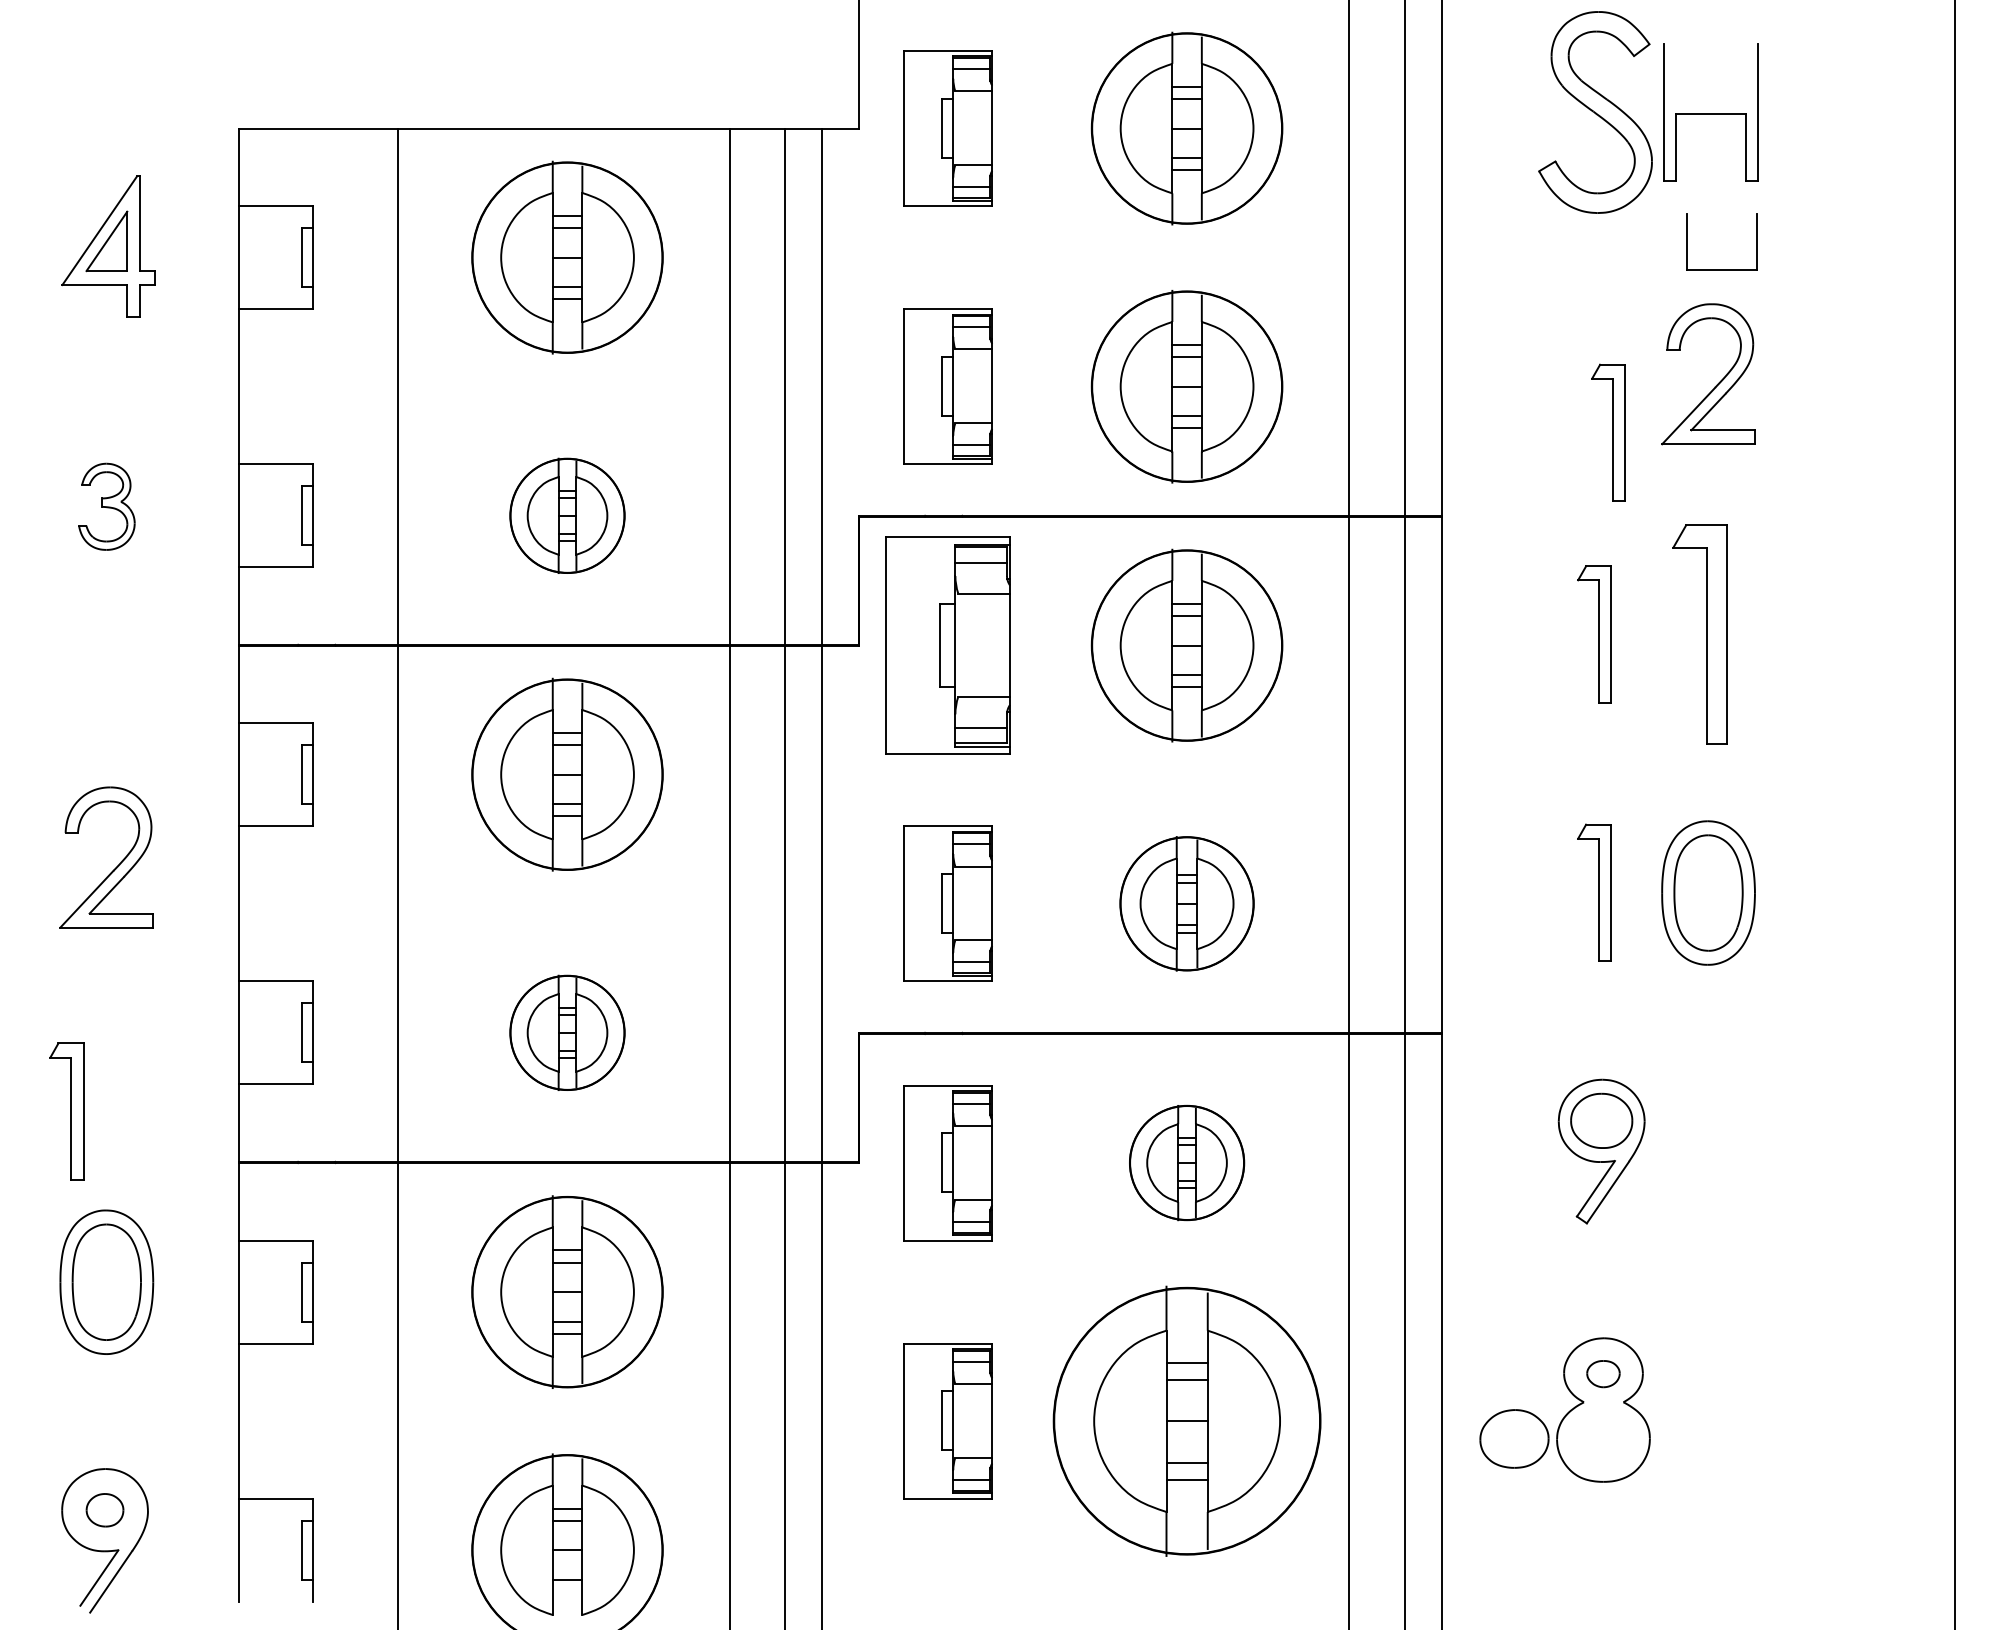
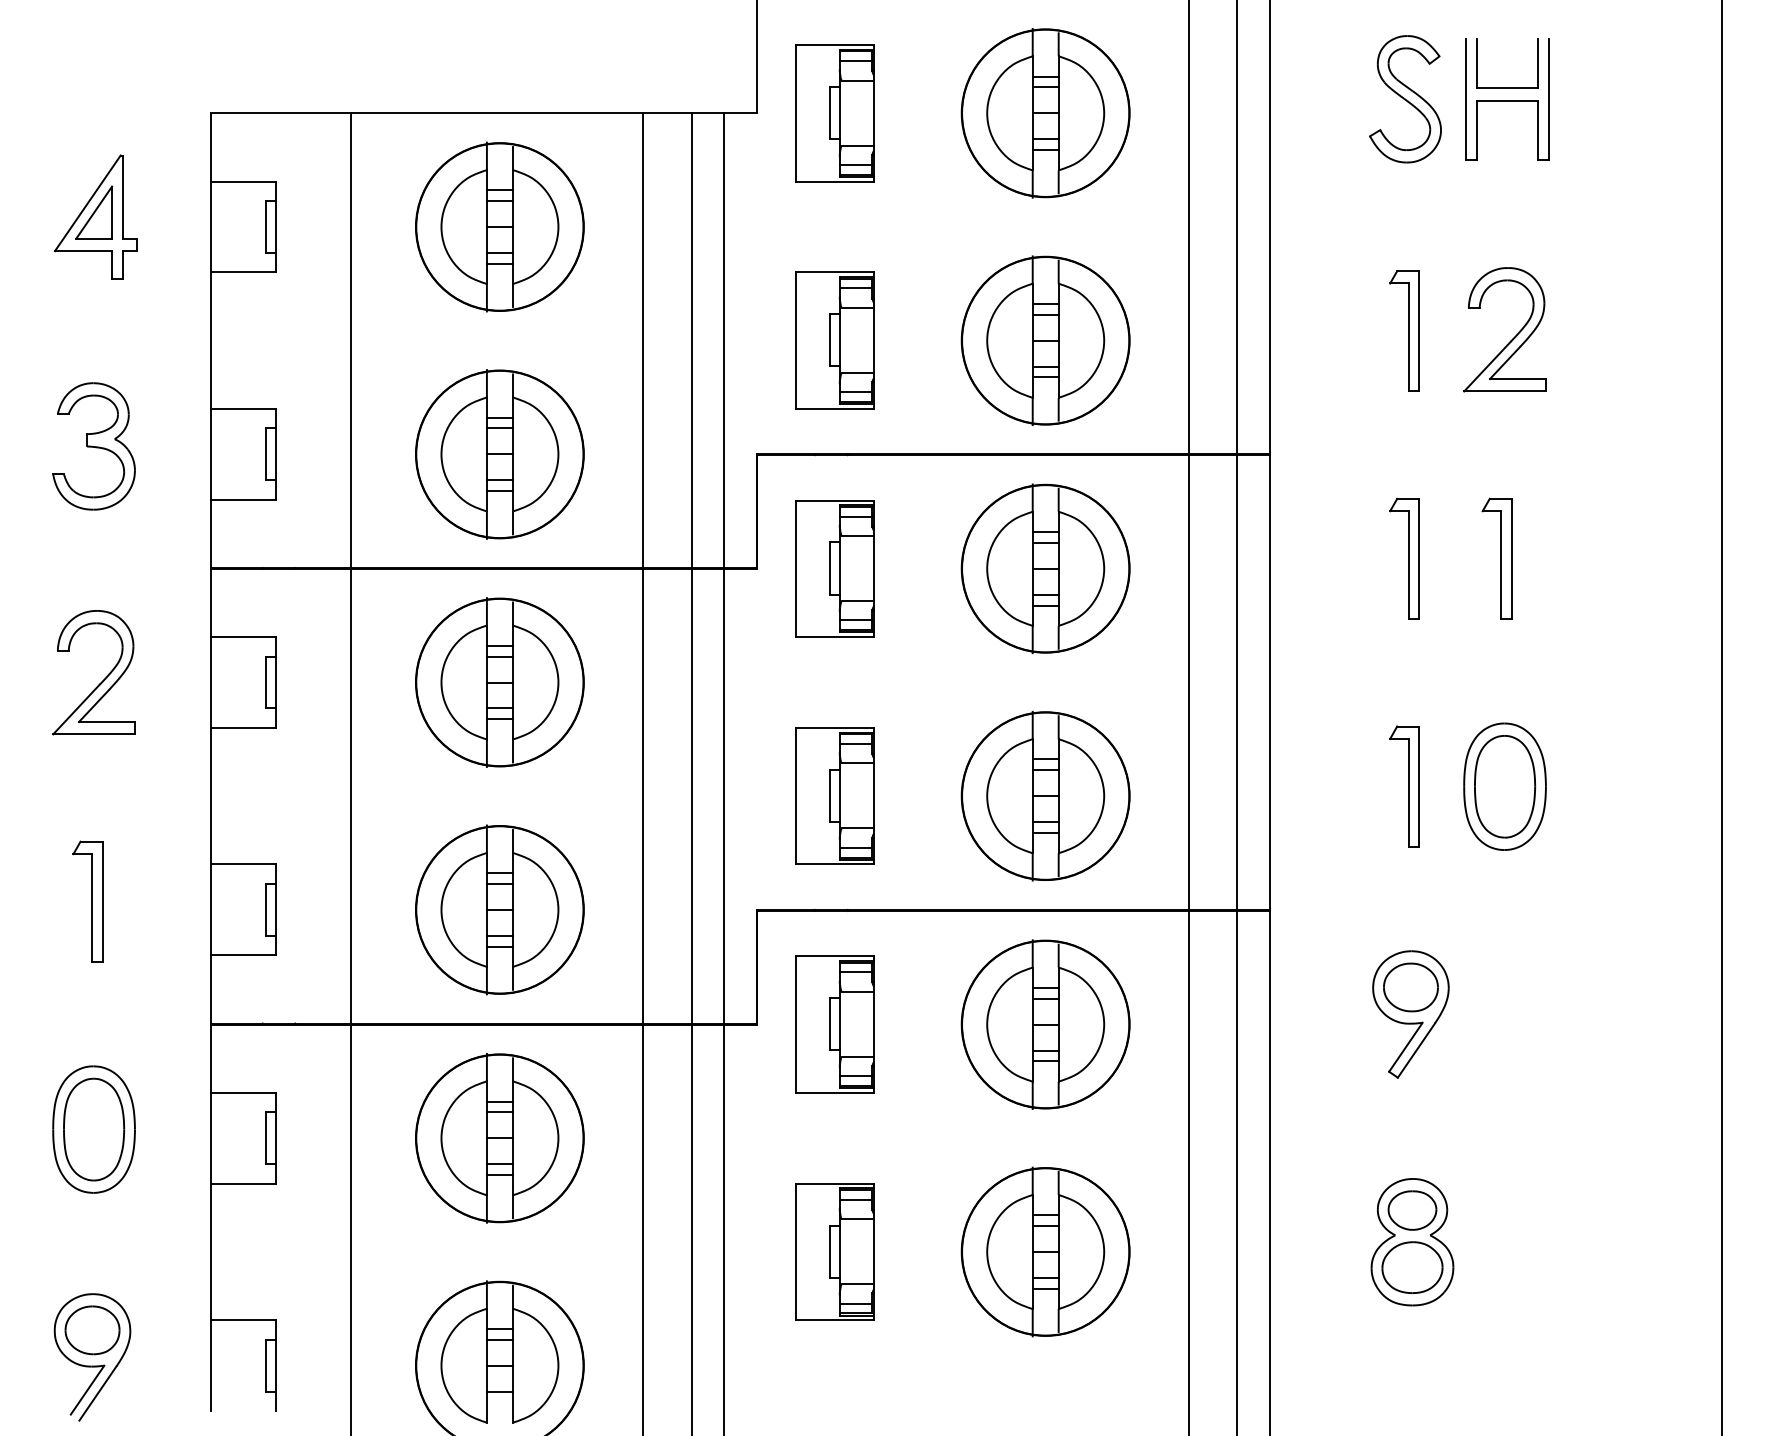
part: (1595, 112) -> (1405, 99), size x0.71
part: (1721, 269) -> (1506, 87), moved
part: (1608, 432) -> (1404, 330), moved
part: (106, 506) -> (93, 446), size x1.67
part: (567, 515) -> (499, 454), size x1.67
part: (1699, 634) -> (1497, 558), size x0.62
part: (947, 645) -> (834, 568), size x0.71
part: (116, 866) -> (102, 680), moved
part: (1186, 903) -> (1045, 795), size x1.43
part: (567, 1032) -> (499, 909), size x1.67
part: (66, 1111) -> (87, 901), moved
part: (1186, 1162) -> (1045, 1024), size x1.67
part: (1603, 1373) -> (1412, 1209), size x1.67
part: (1186, 1420) -> (1045, 1251), size x0.71
part: (1514, 1438) -> (1412, 1267), moved
part: (104, 1510) -> (92, 1330), size x1.67

